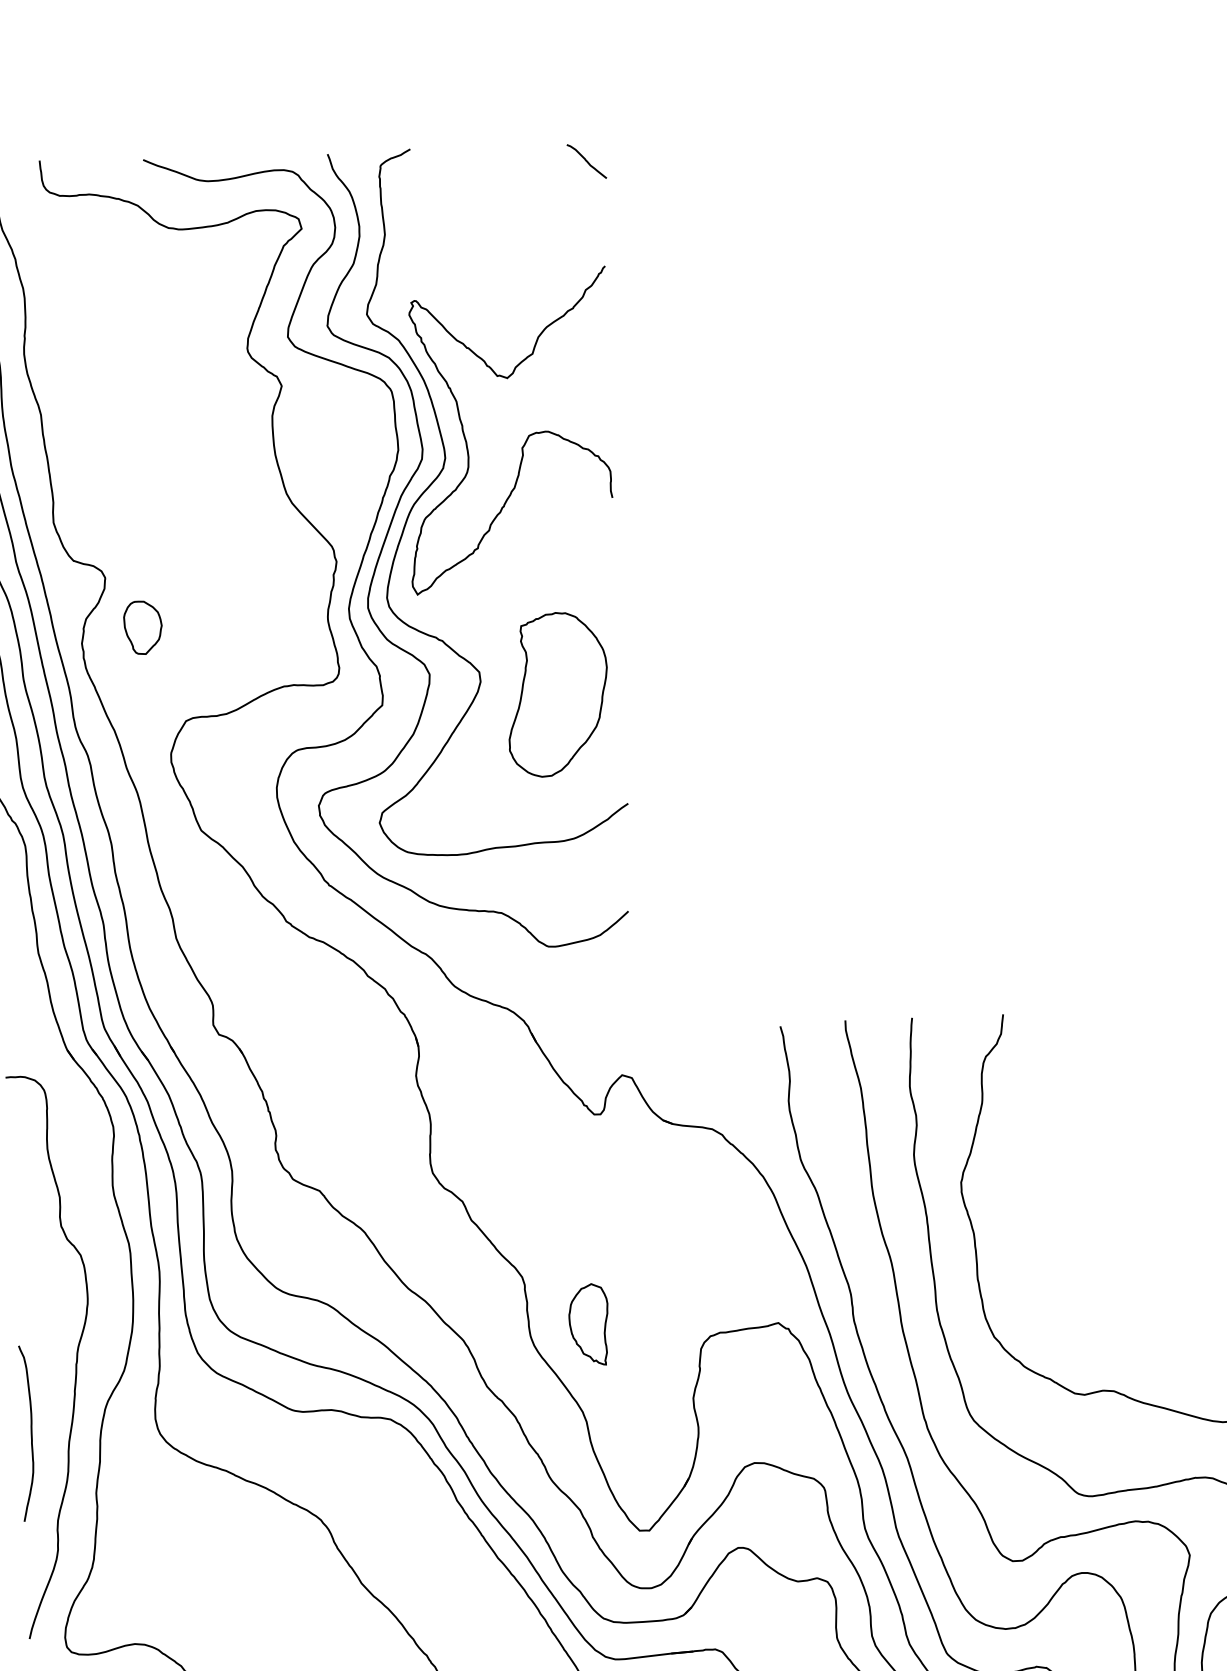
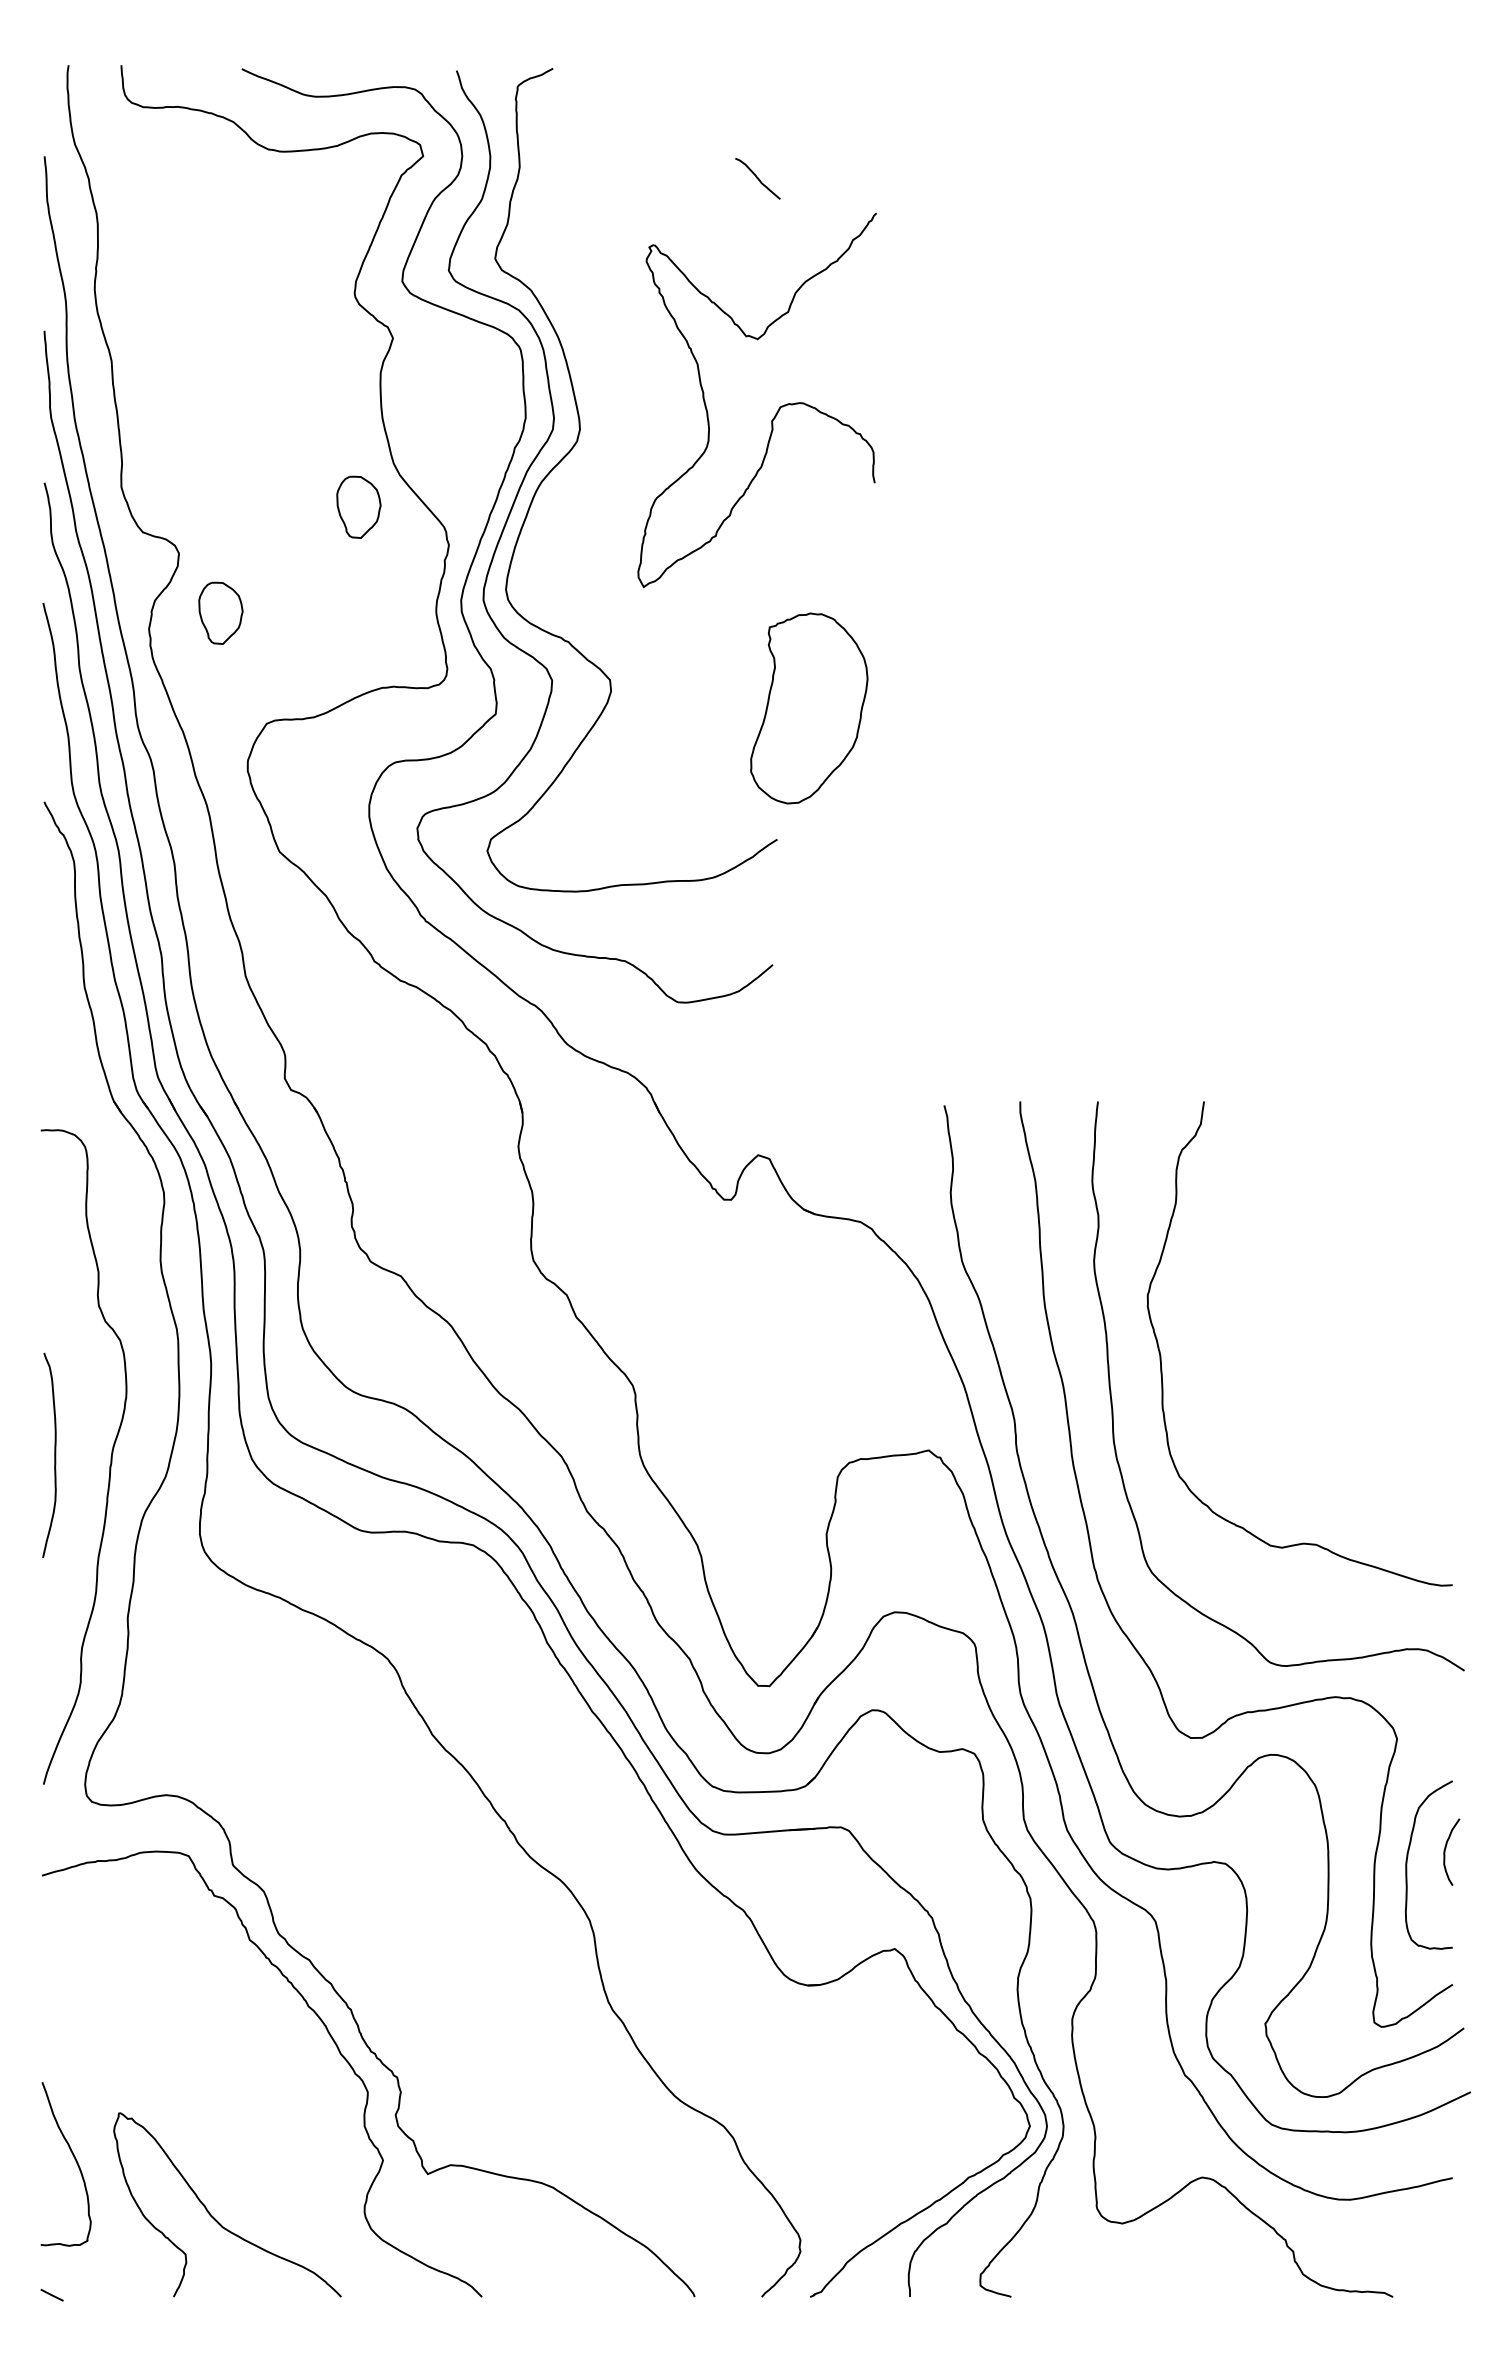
curve: (586, 161) -> (757, 178), moved
curve: (526, 438) -> (777, 410), moved
part: (257, 531) -> (358, 506), added
part: (557, 694) -> (809, 708), moved
part: (589, 1324) -> (708, 1443), removed
curve: (31, 1433) -> (54, 1455), moved

